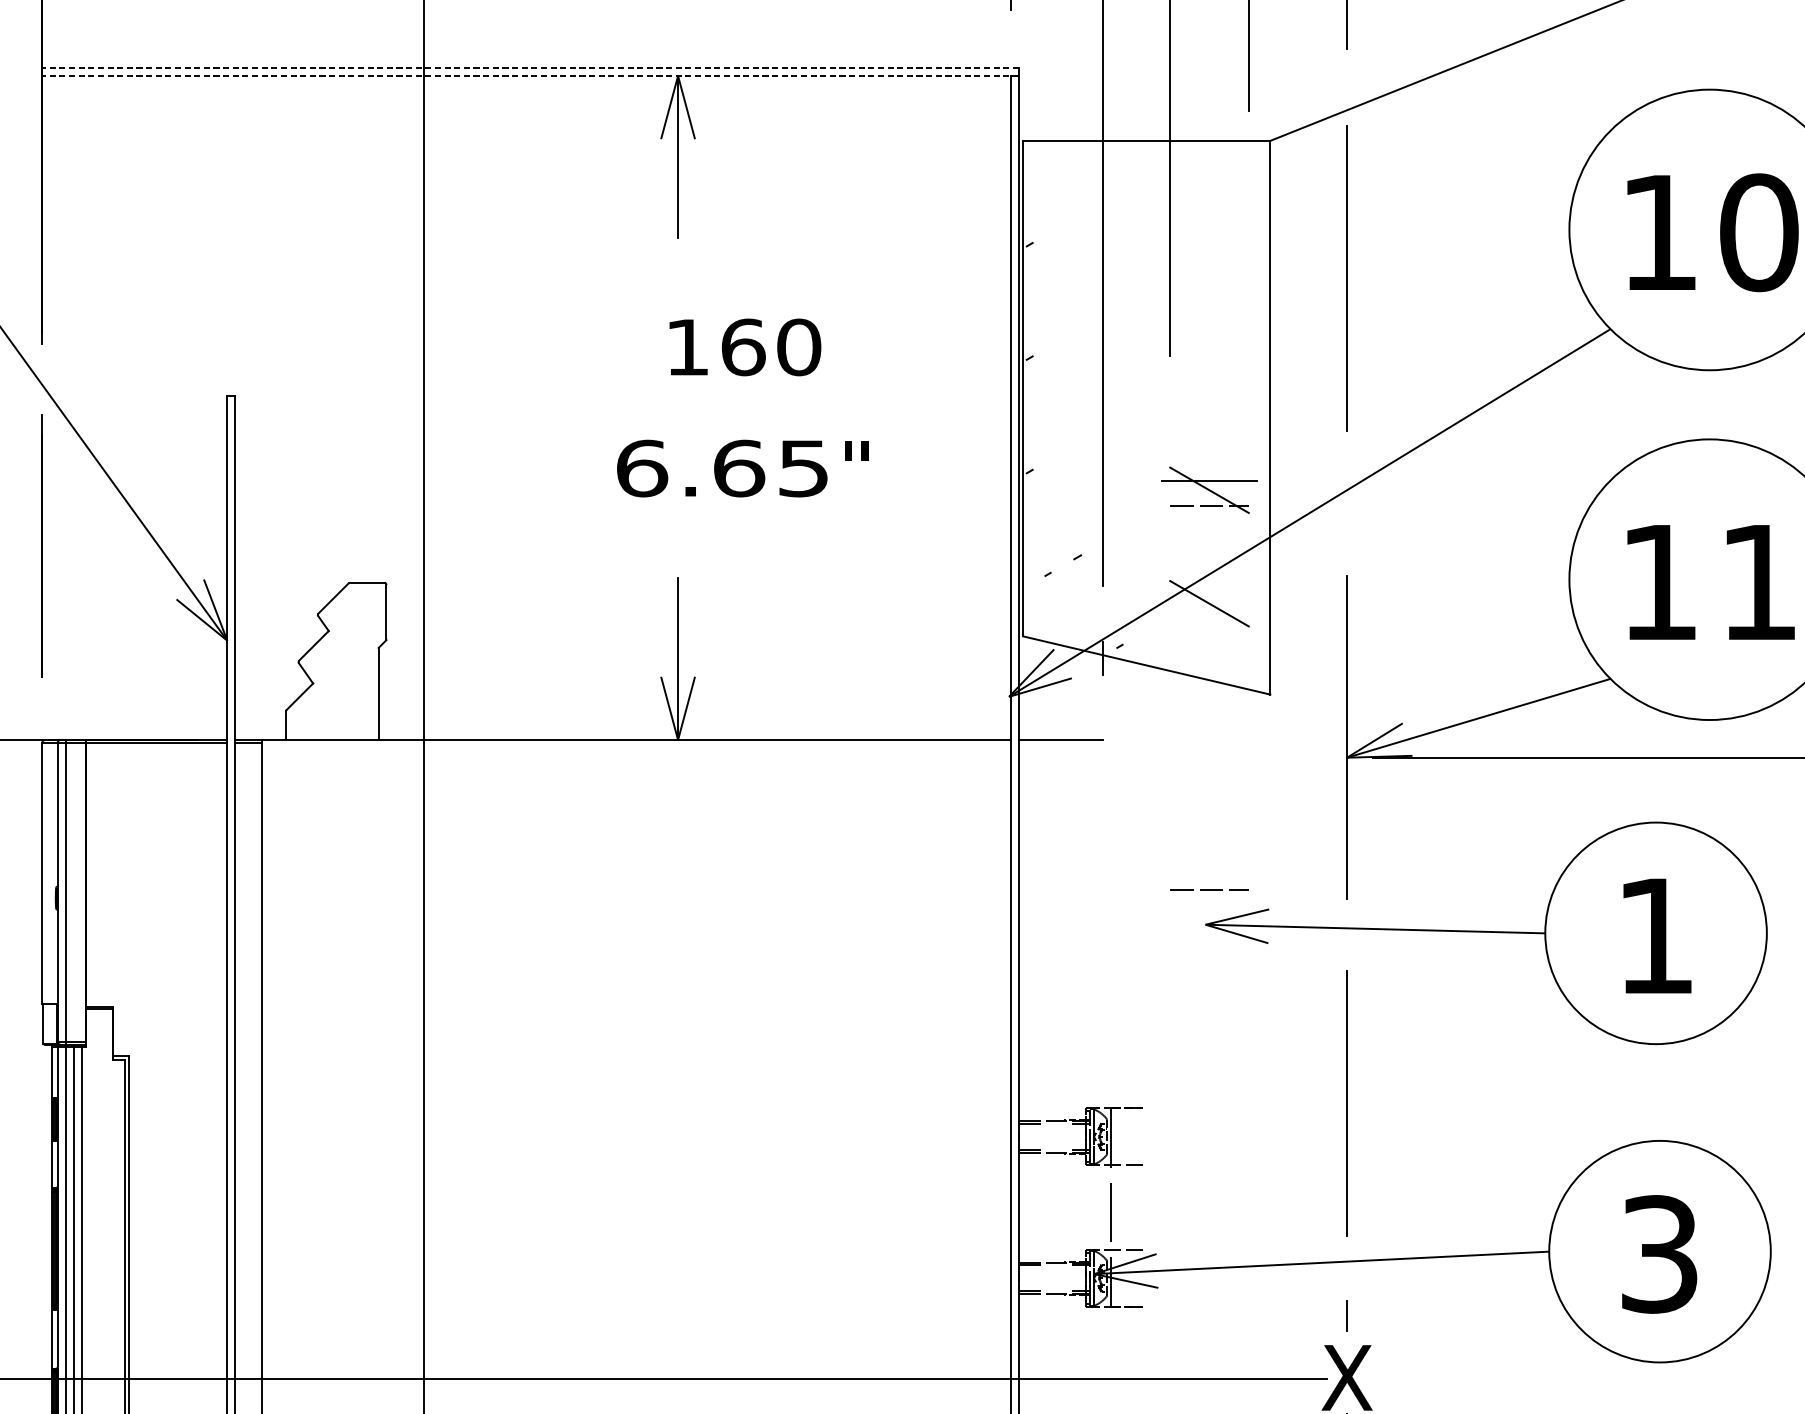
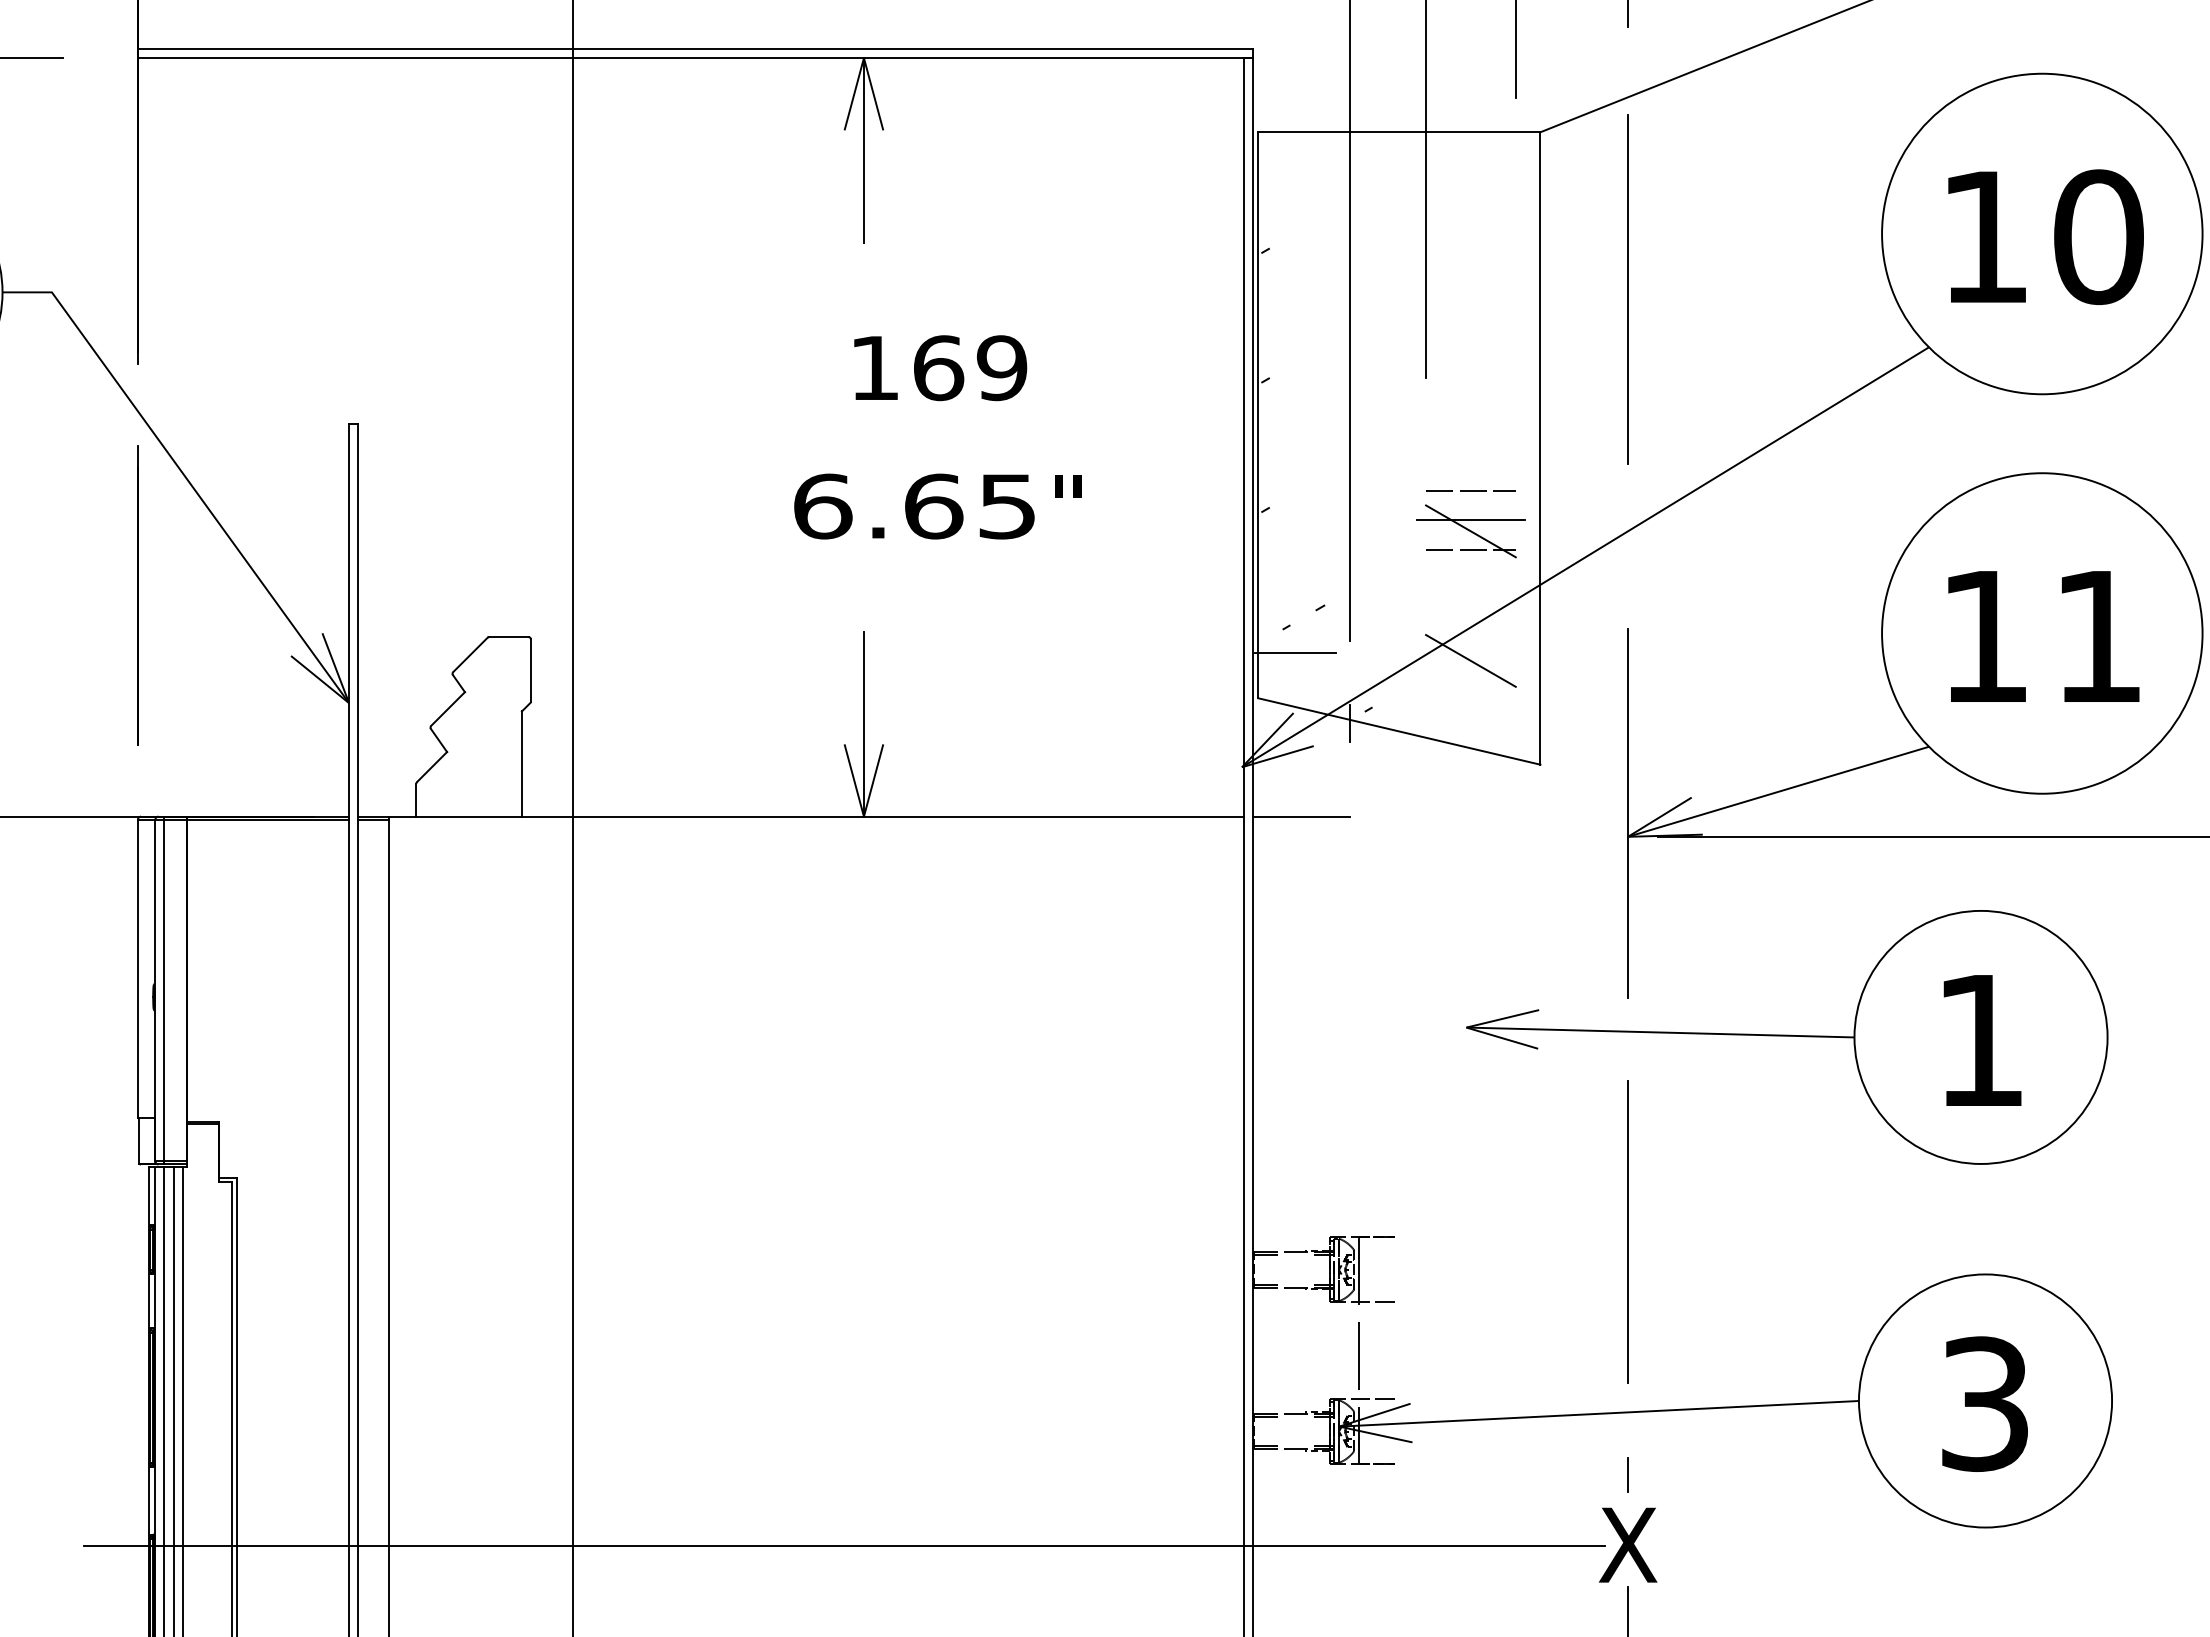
line: (530, 68) -> (695, 49), dashed -> solid
line: (530, 76) -> (695, 58), dashed -> solid
text: (798, 347) -> (1001, 368), 160 -> 169
line: (1055, 596) -> (1295, 652), added
line: (1209, 889) -> (1470, 490), moved

